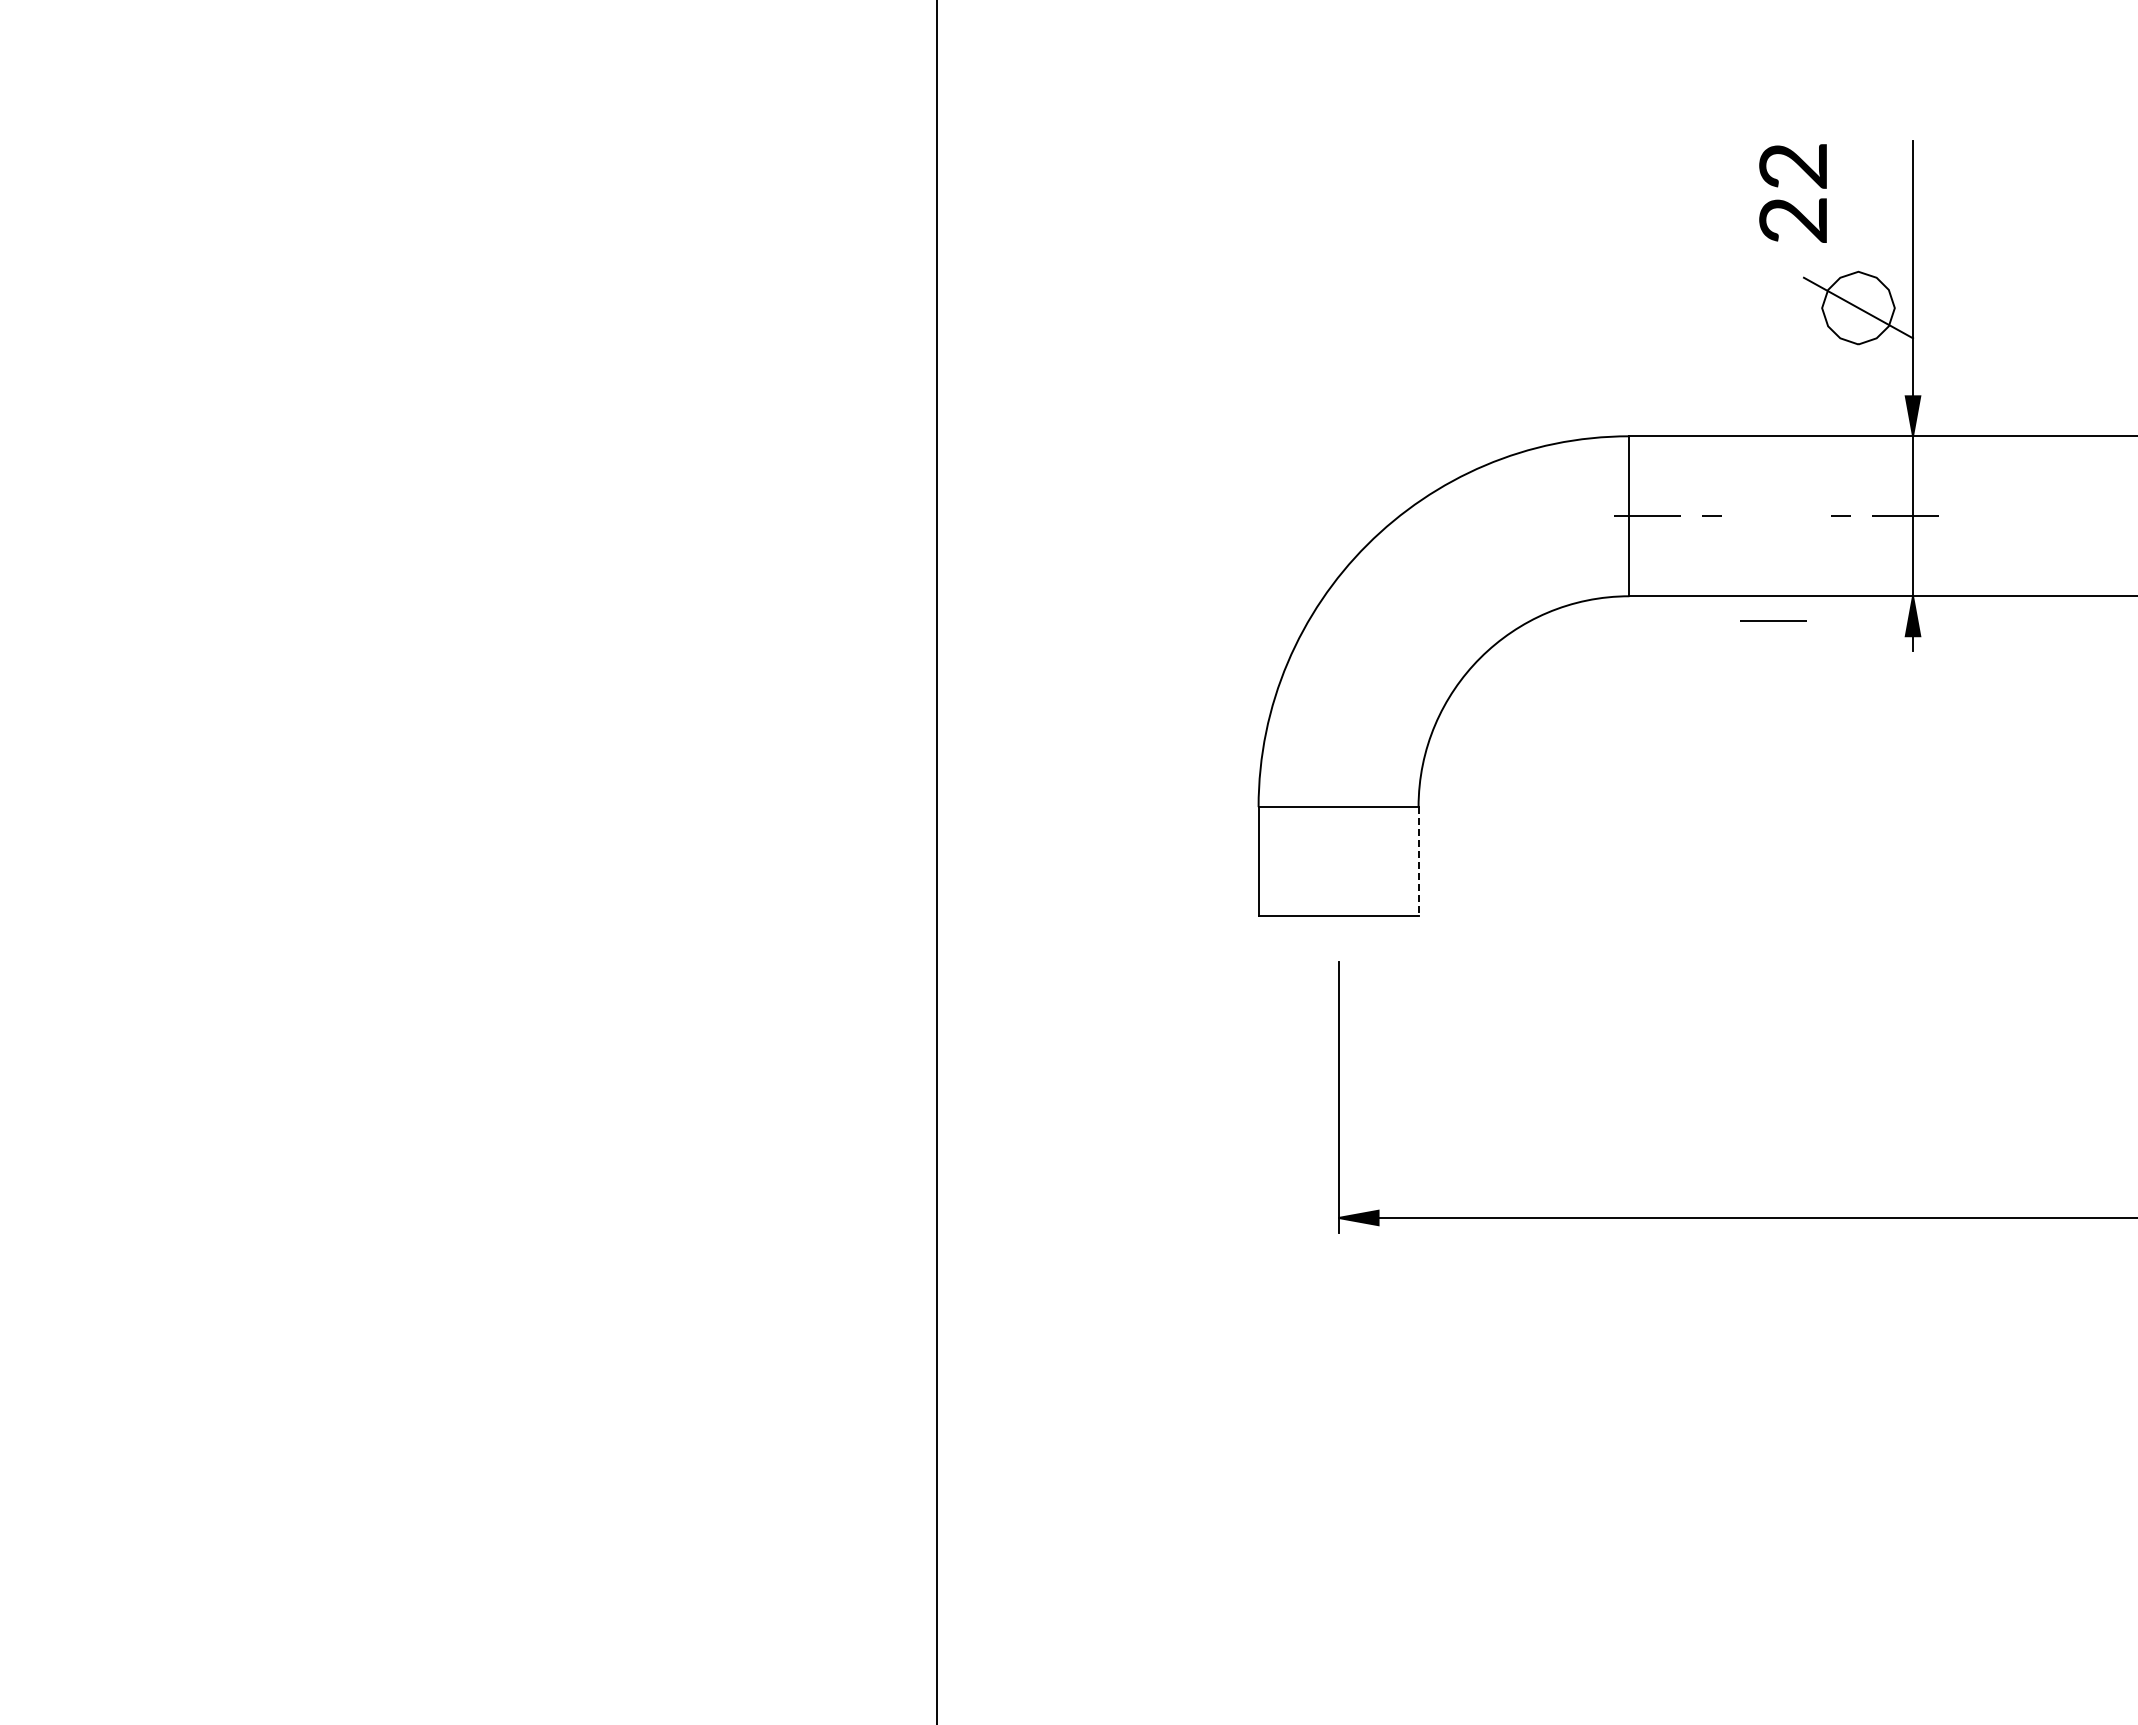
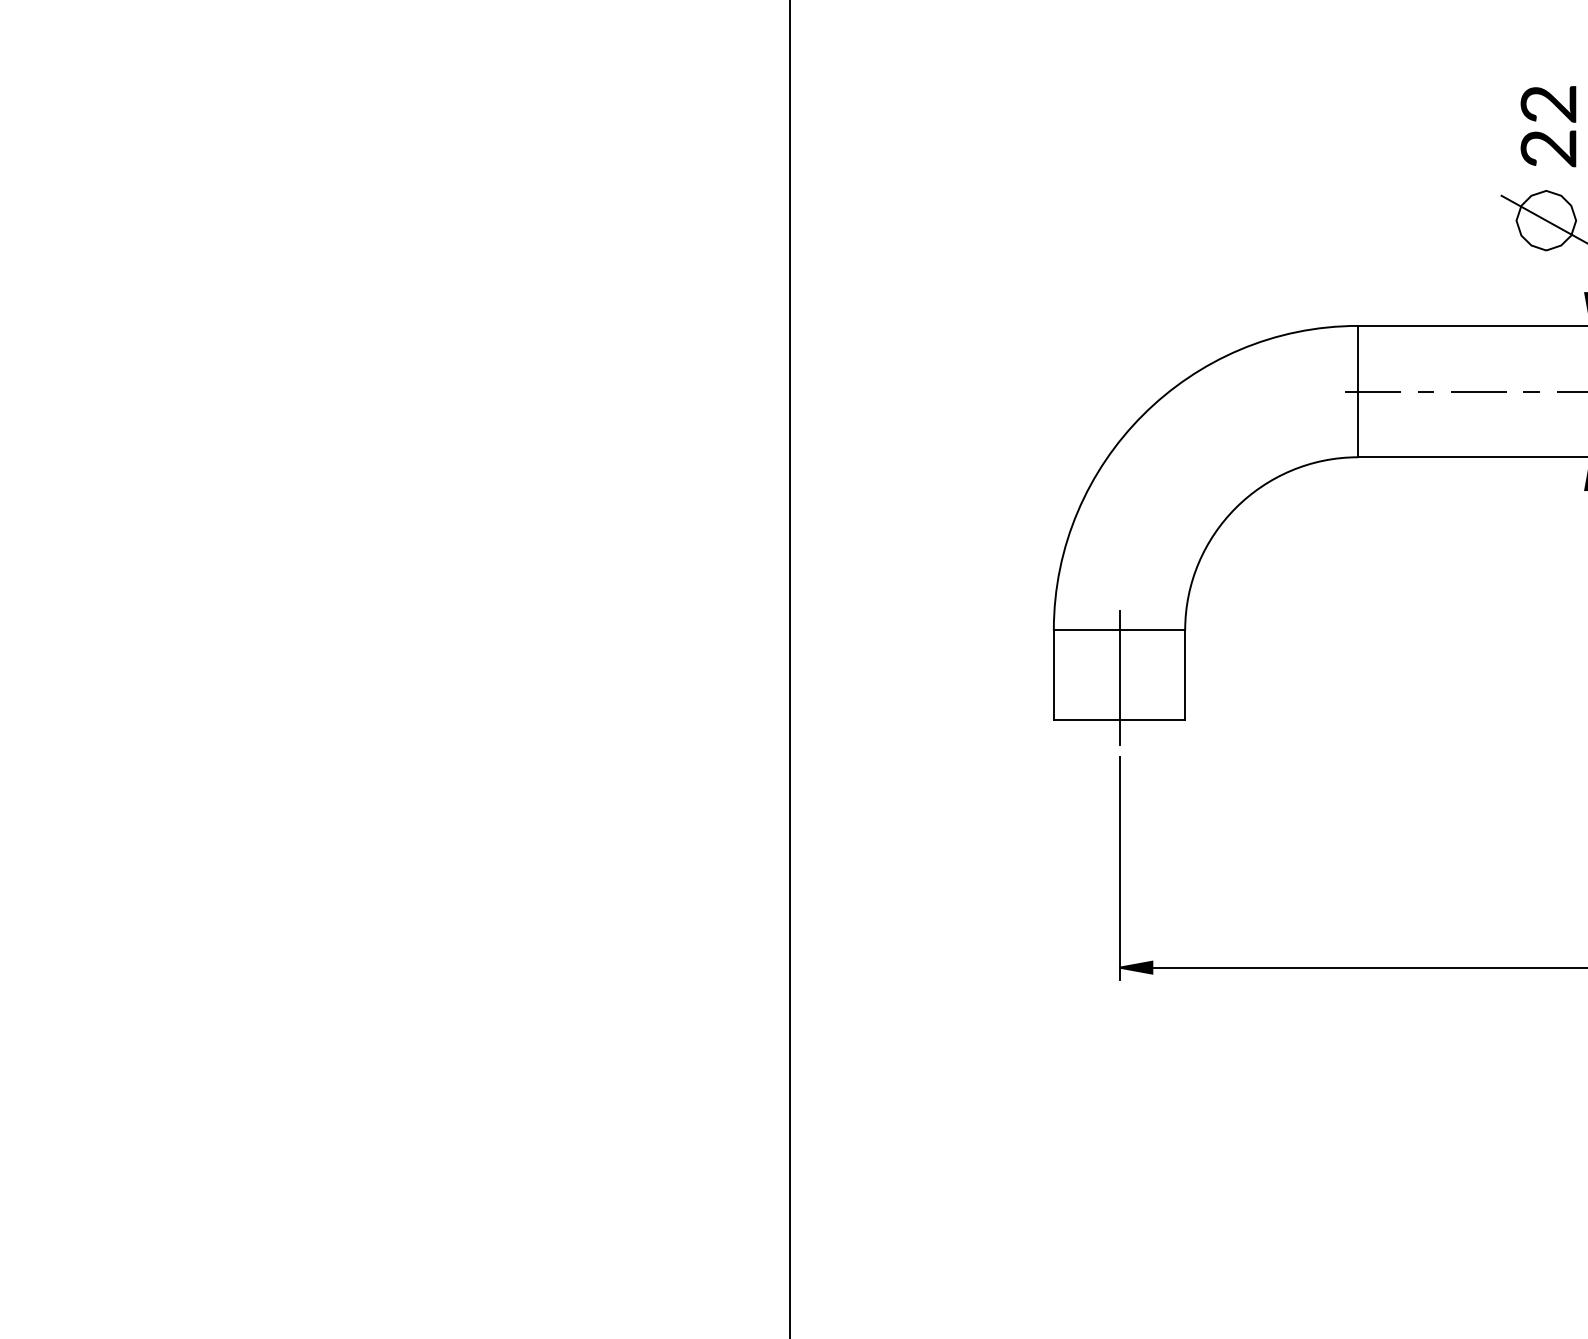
text: (1792, 193) -> (1547, 126), moved
line: (1773, 620) -> (1479, 390), moved
line: (1418, 861) -> (1185, 675), dashed -> solid
line: (1338, 865) -> (1119, 678), added

